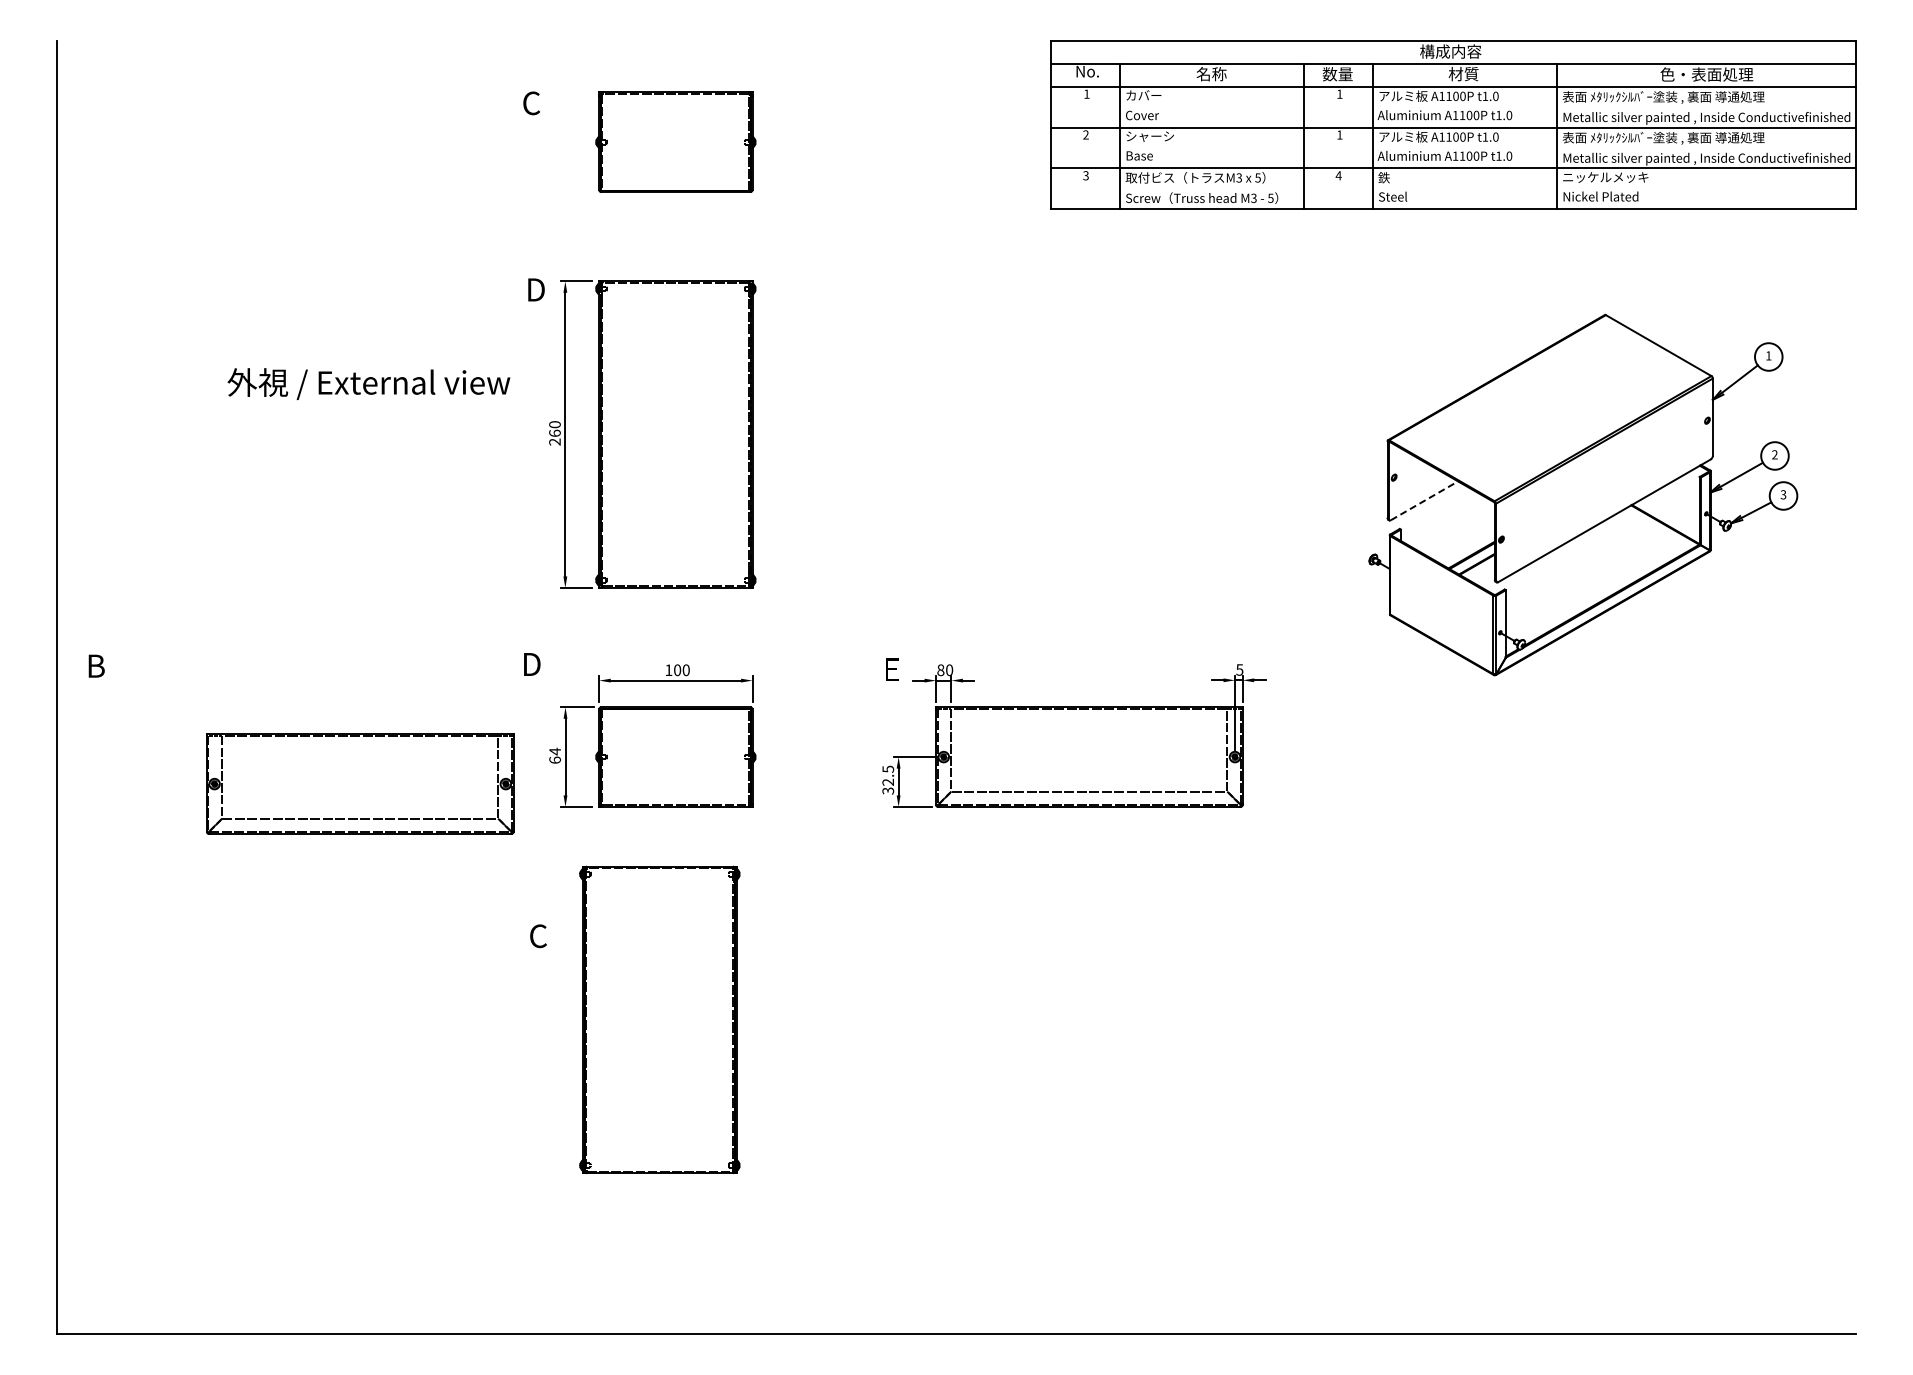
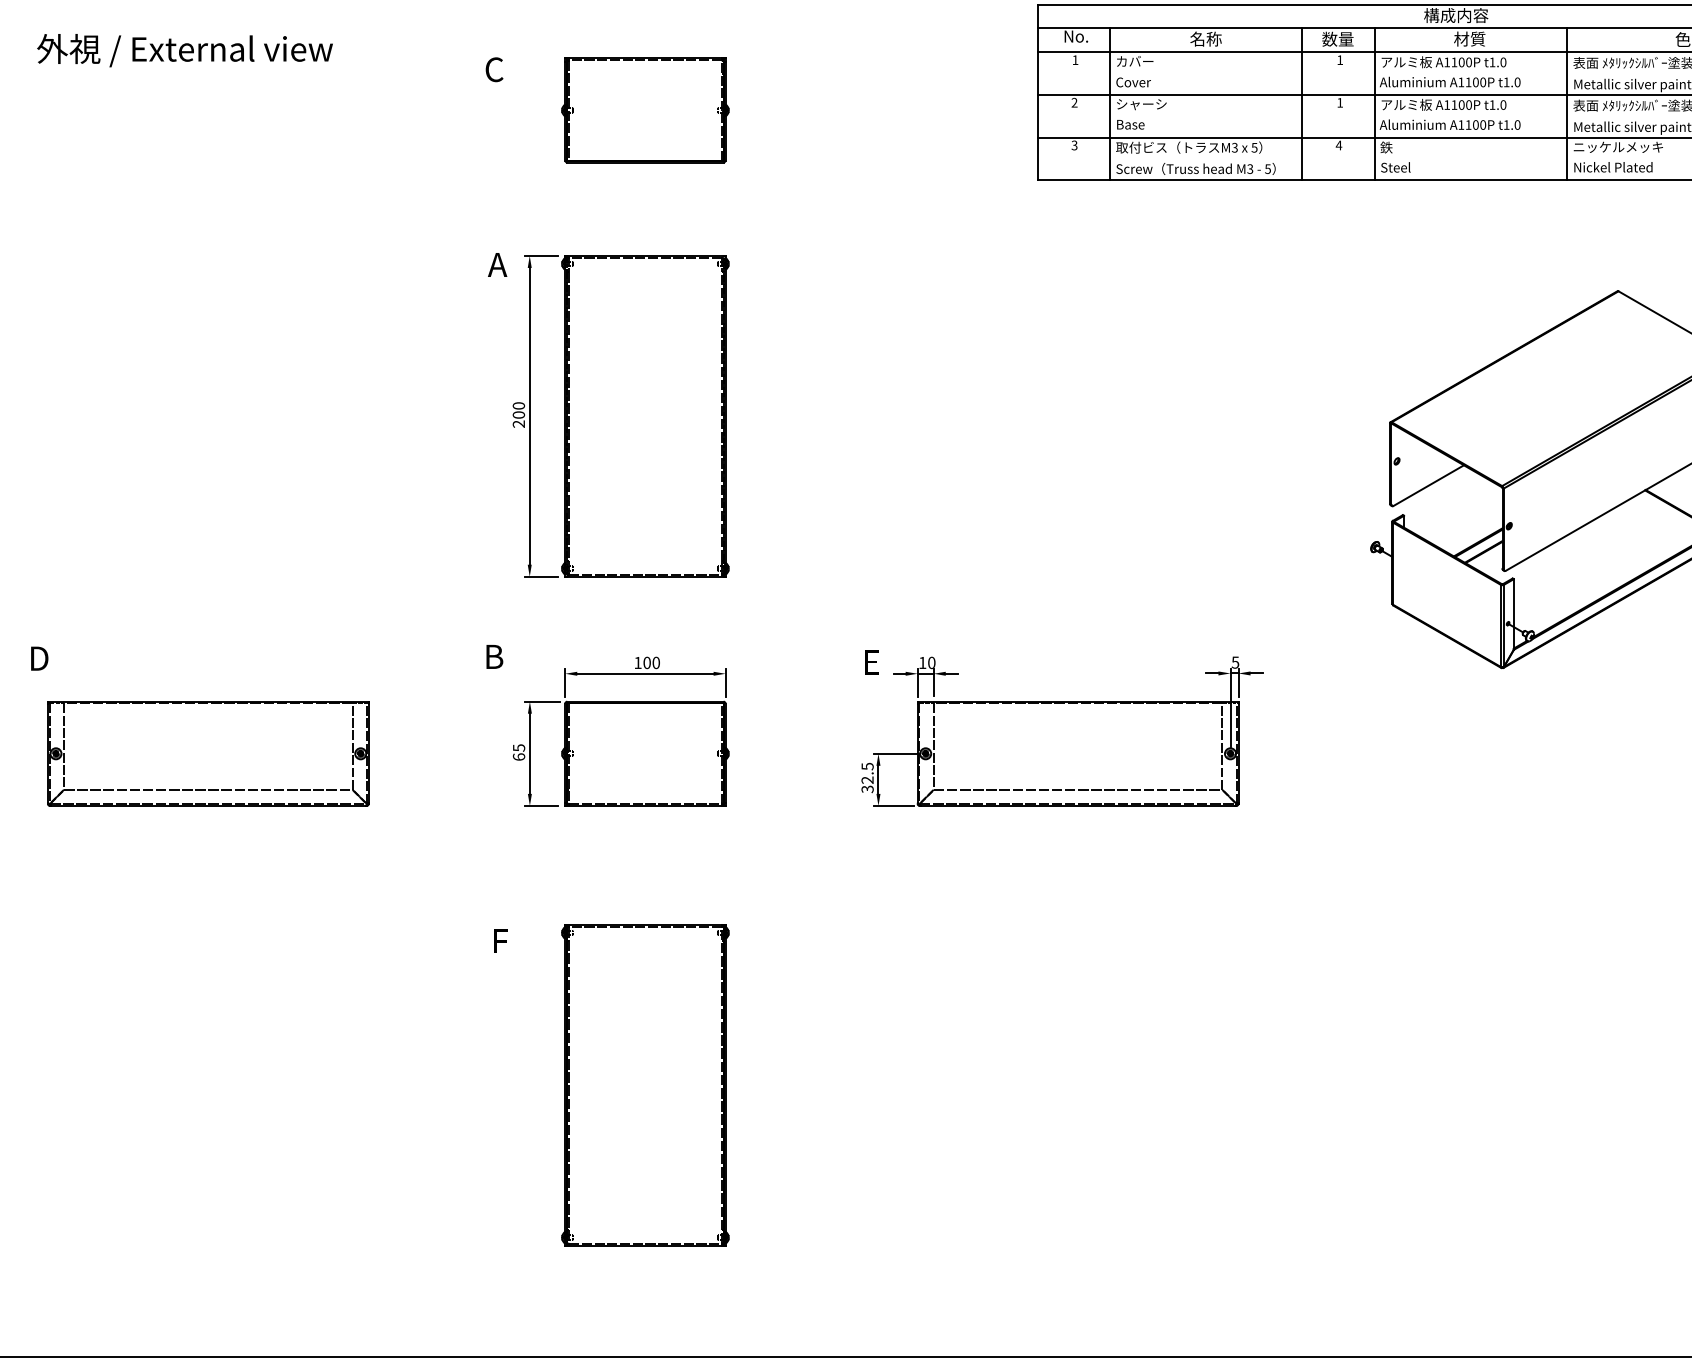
text: (534, 289) -> (497, 264), D -> A
text: (368, 383) -> (184, 49), moved
text: (554, 432) -> (518, 414), 260 -> 200
line: (1424, 500) -> (1428, 485), dashed -> solid
text: (533, 664) -> (496, 656), D -> B
text: (98, 665) -> (41, 657), B -> D
text: (940, 670) -> (922, 663), 80 -> 10
text: (554, 751) -> (518, 747), 64 -> 65
part: (360, 783) -> (208, 753), moved
text: (538, 936) -> (501, 941), C -> F
part: (659, 1019) -> (645, 1084), moved

